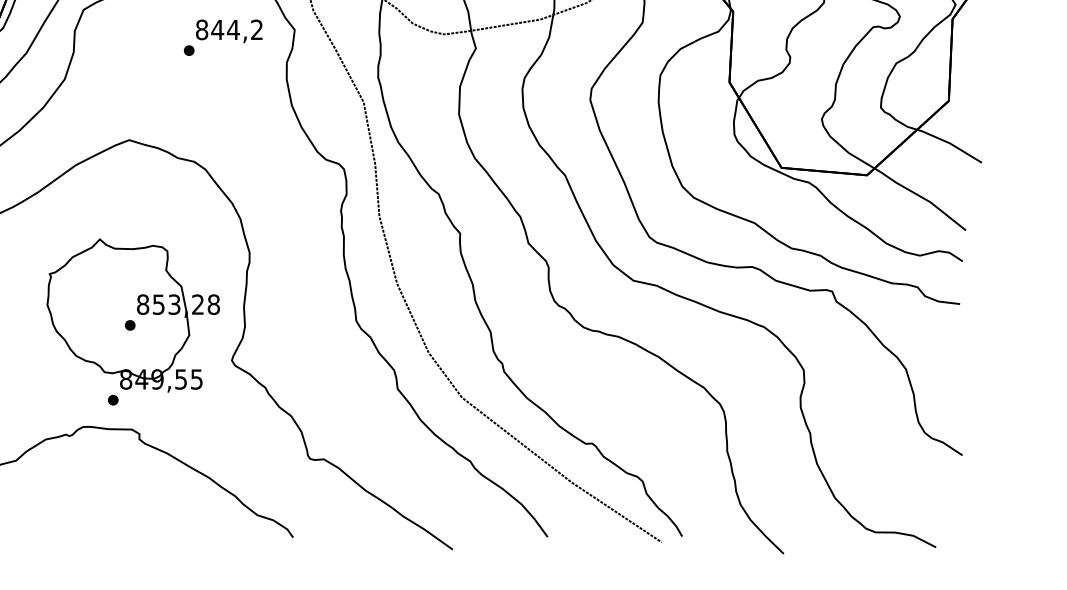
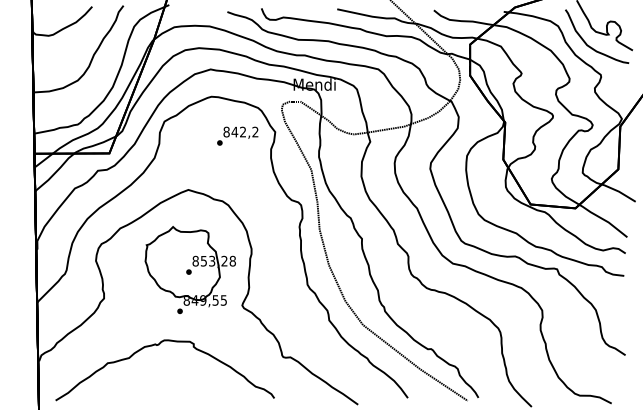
text: (232, 28) -> (242, 131), 844,2 -> 842,2
part: (131, 320) -> (189, 269), moved

